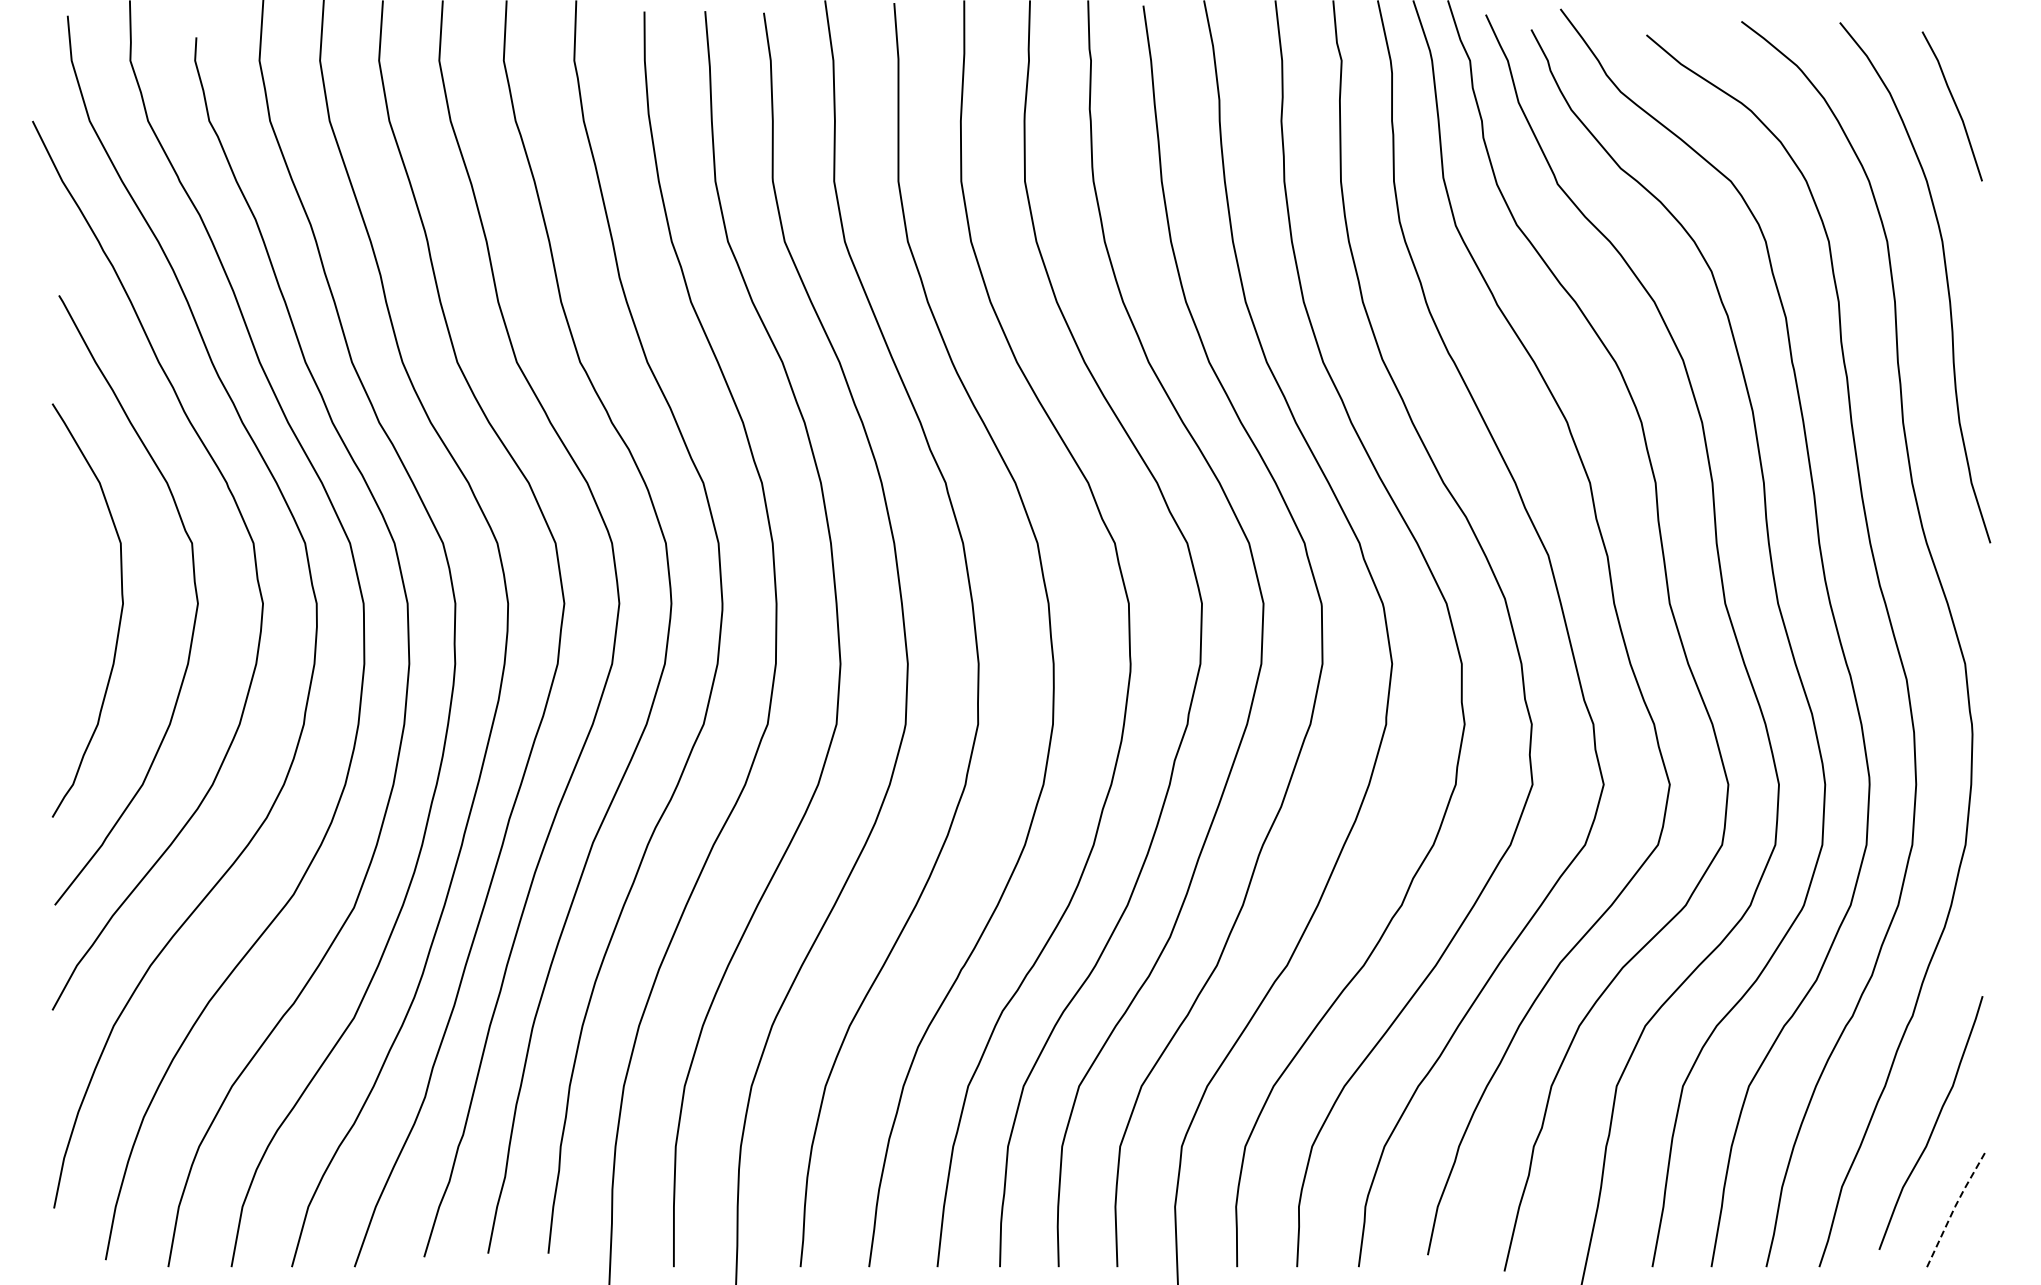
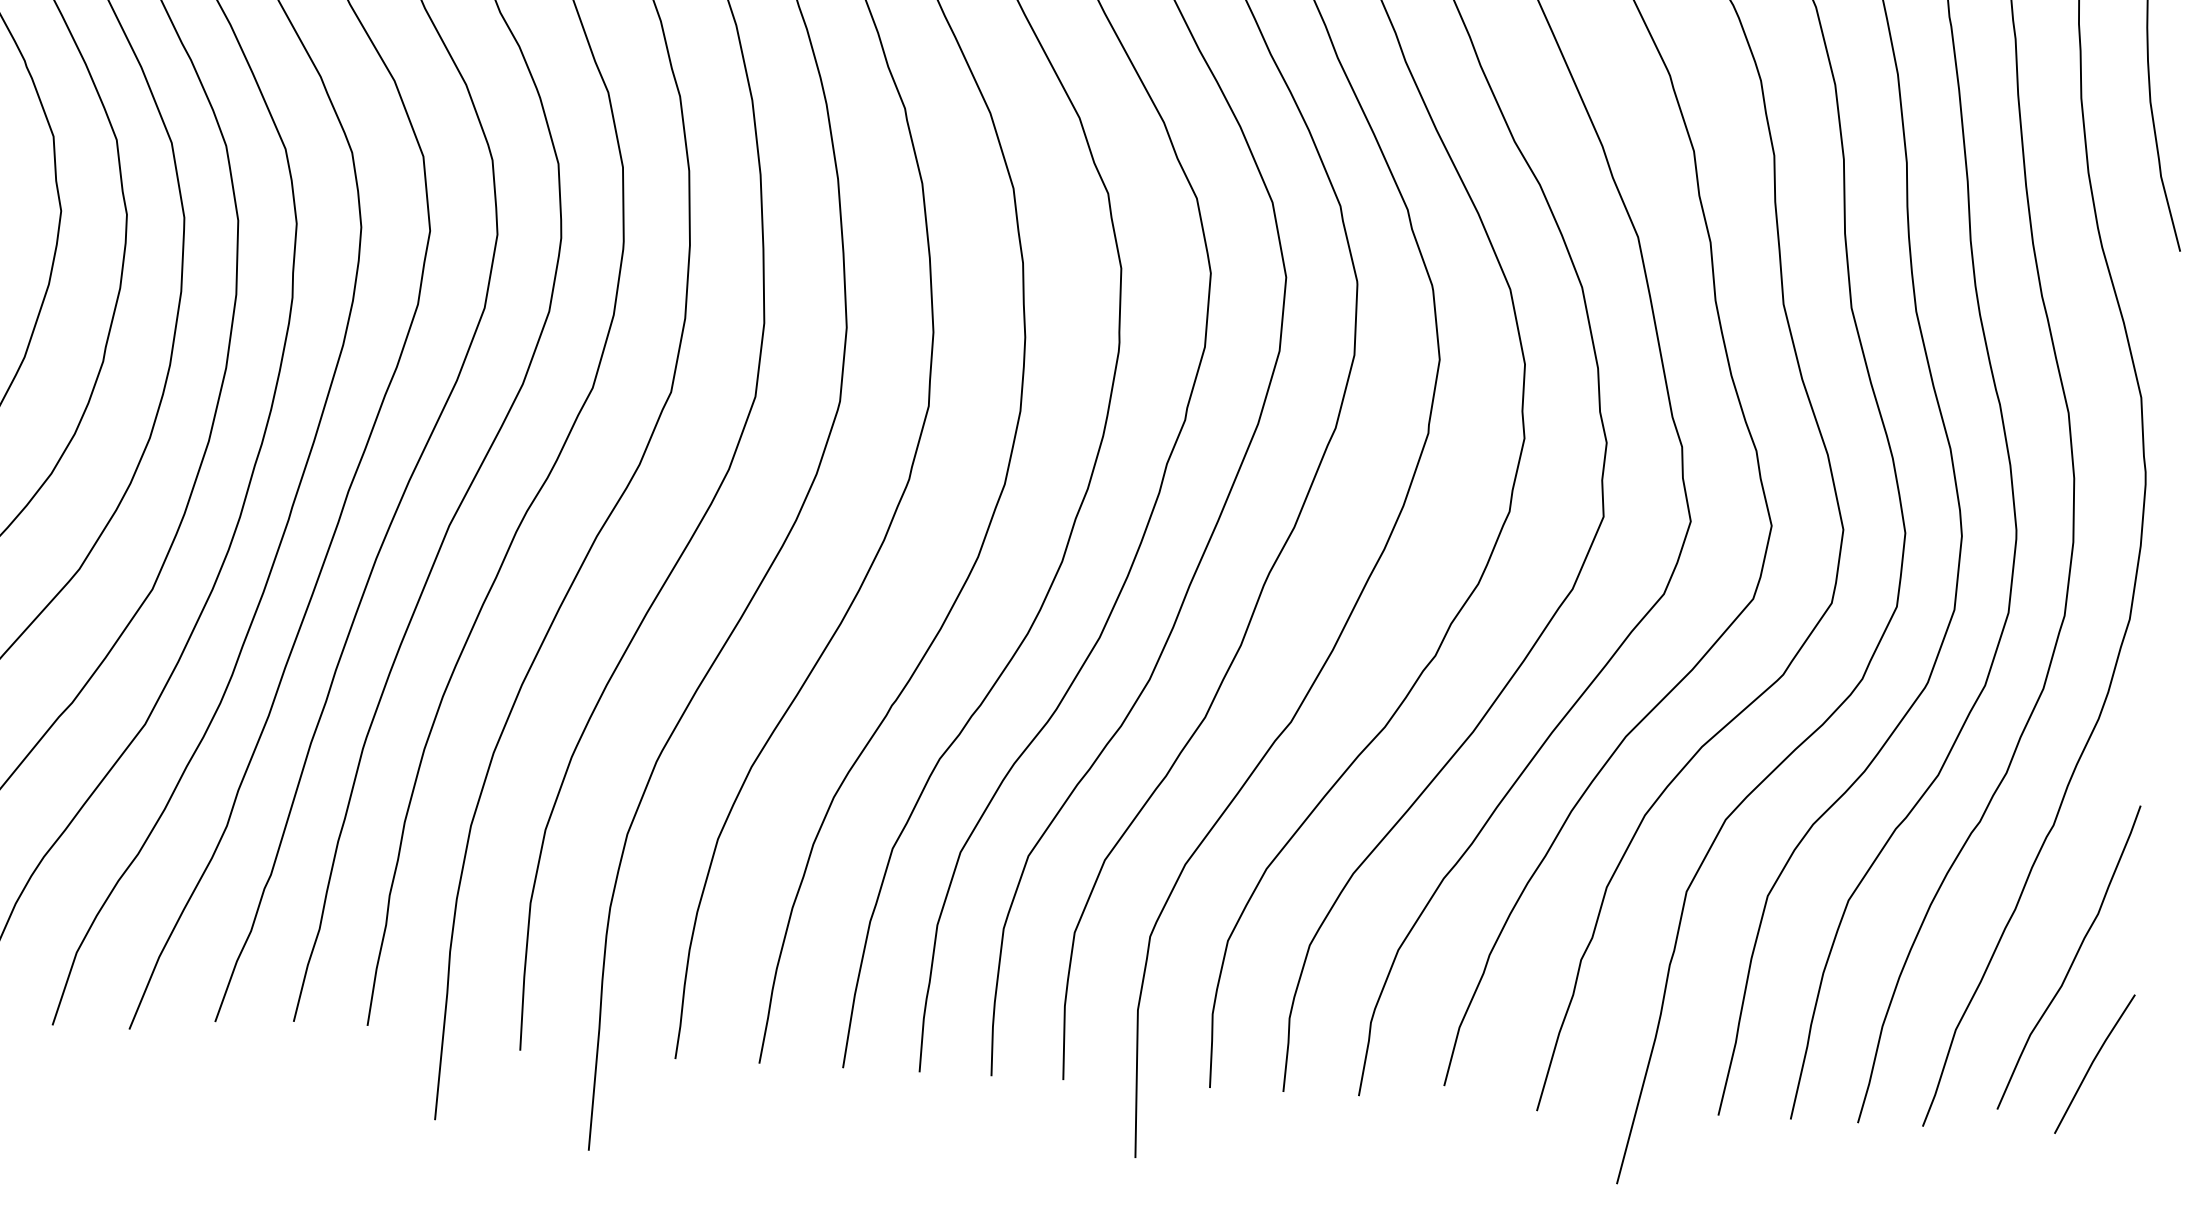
line: (1955, 1206) -> (2093, 1061), dashed -> solid

